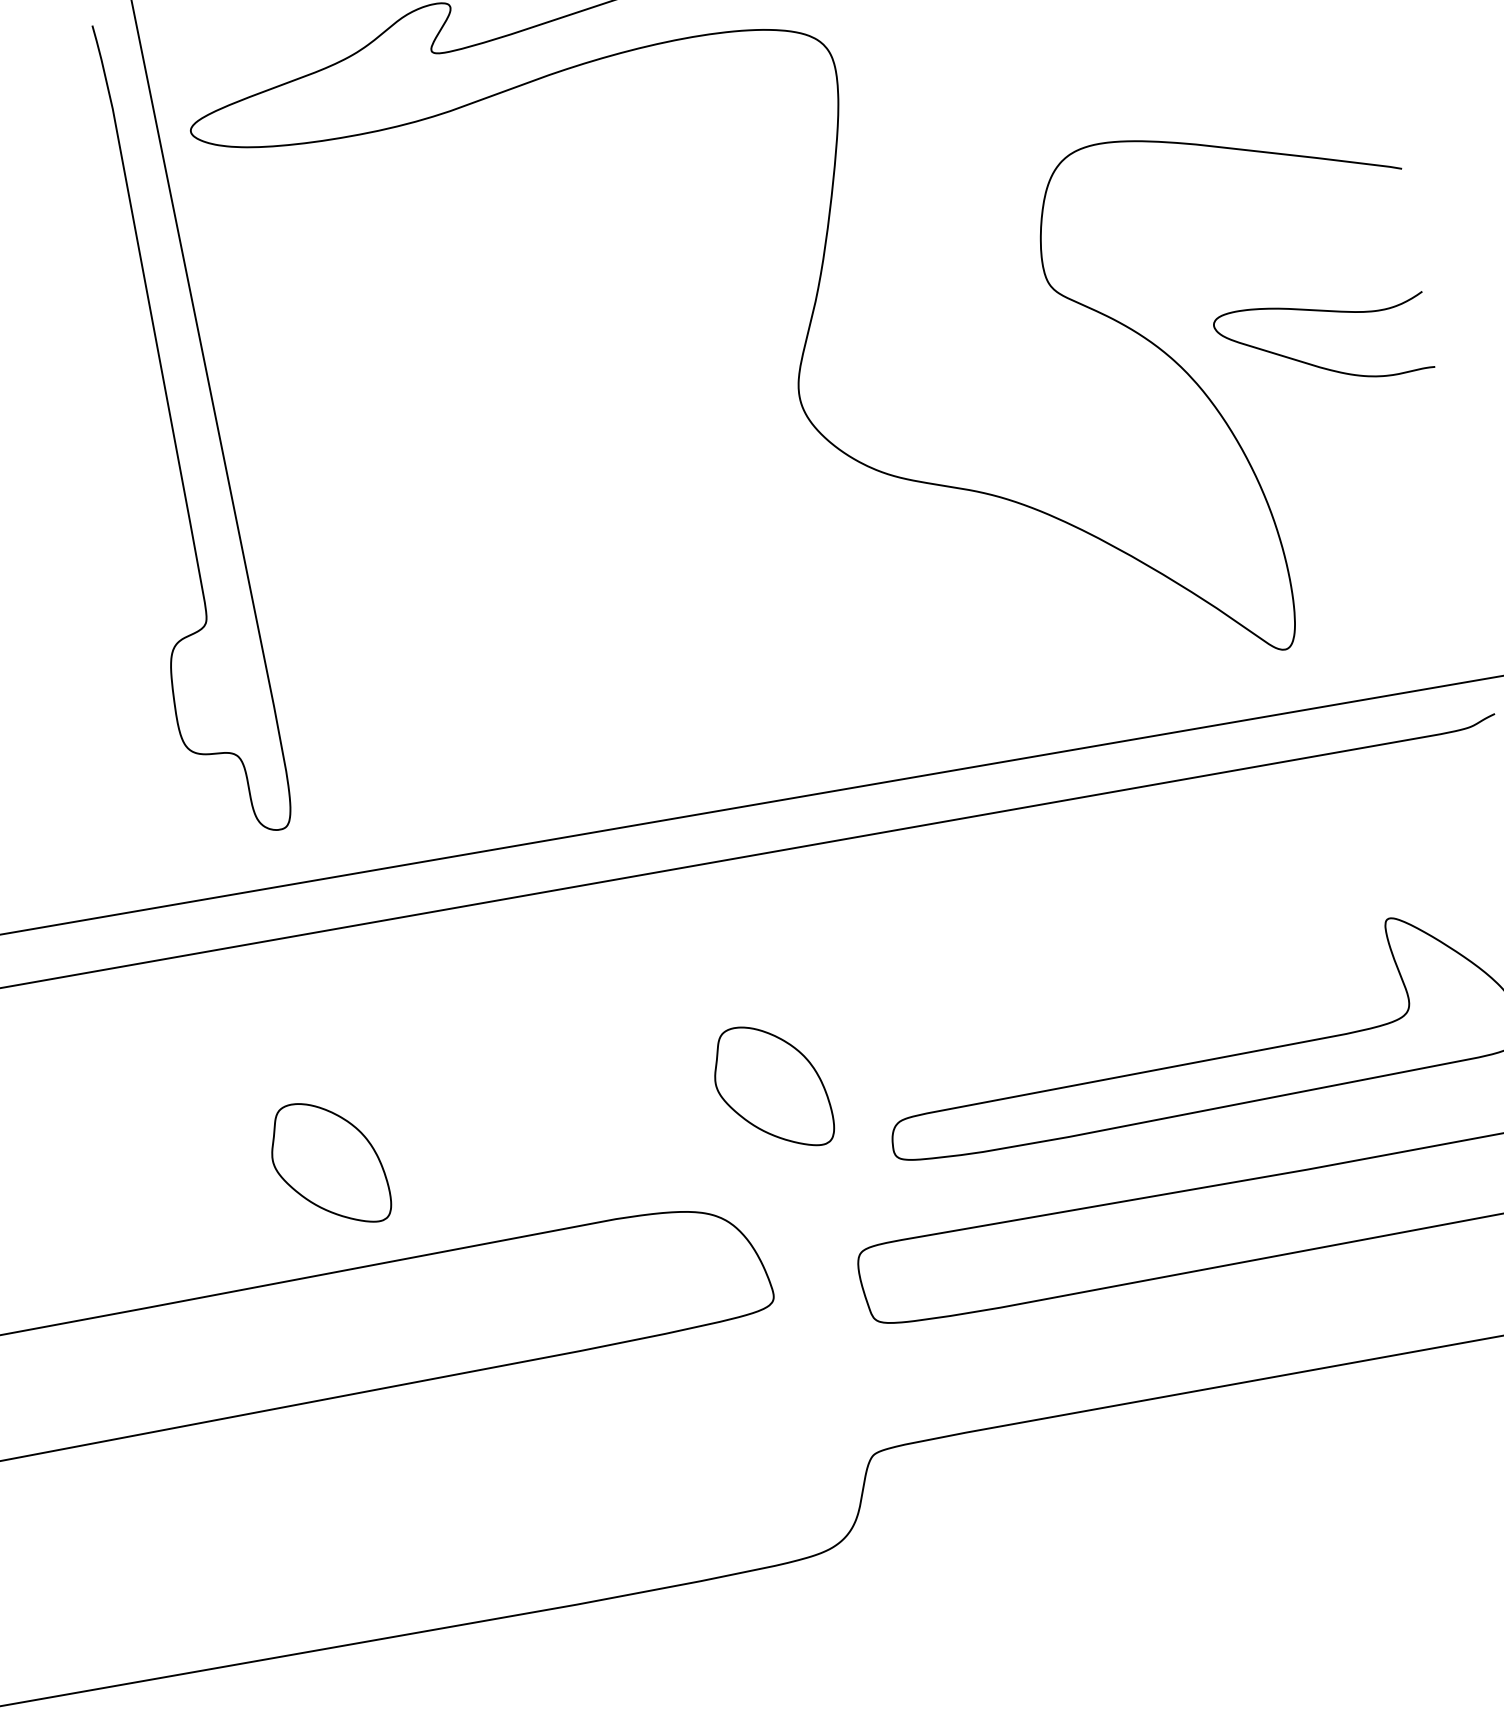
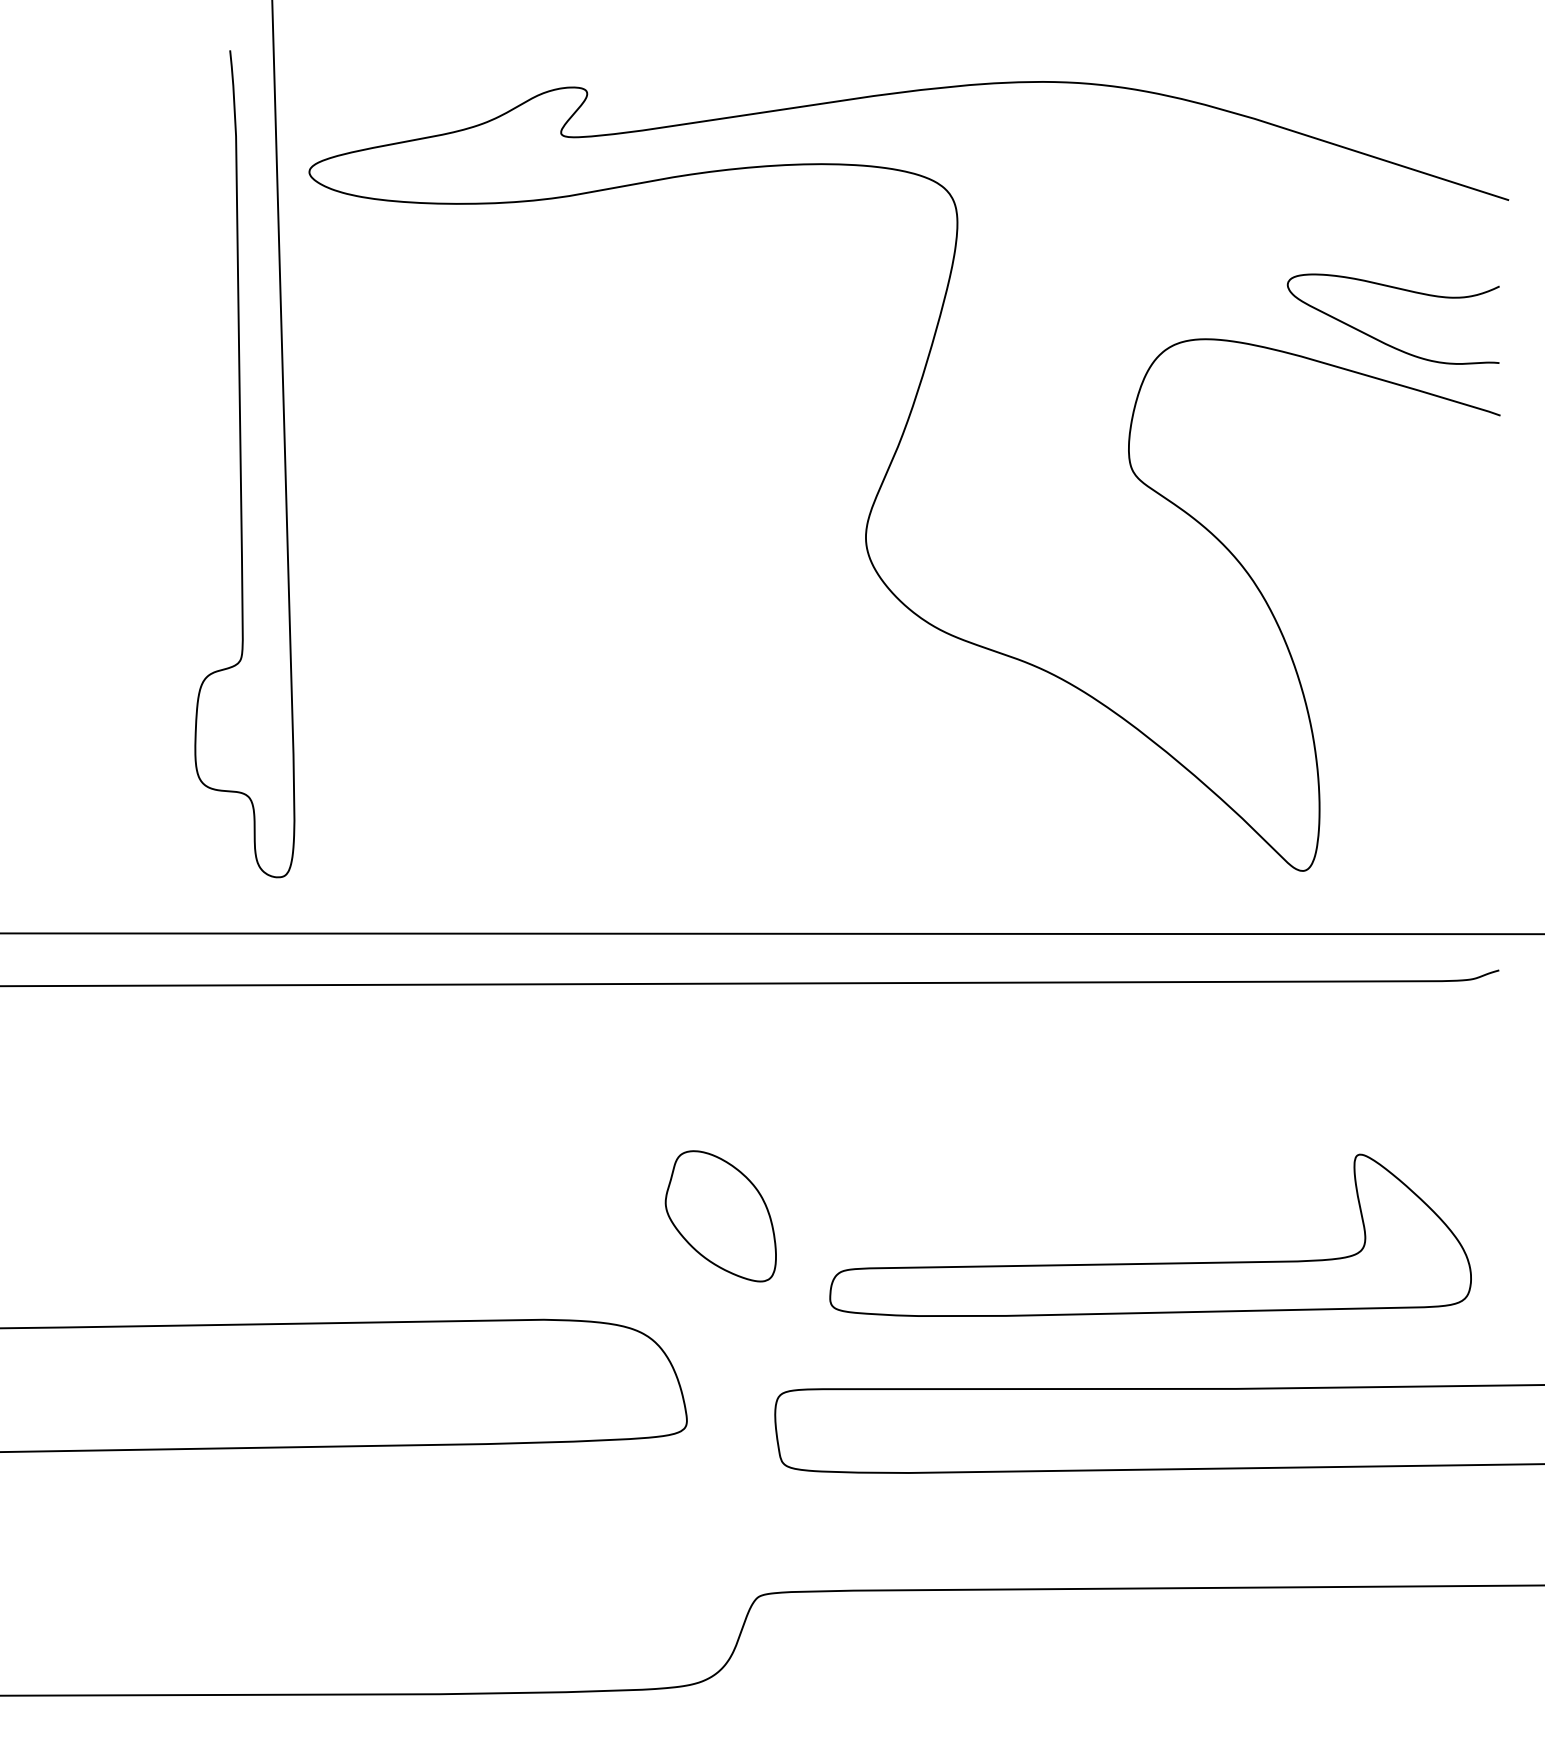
curve: (1315, 364) -> (1381, 340), moved
part: (328, 1164) -> (269, 1216), removed

